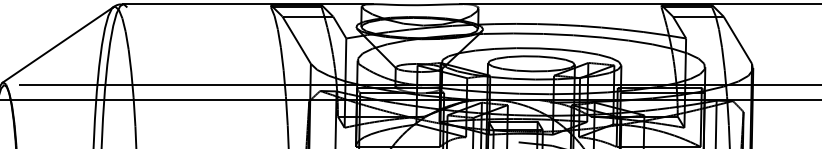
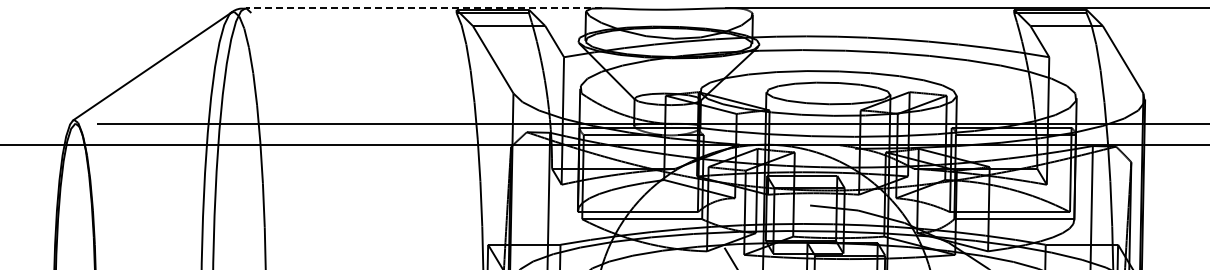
line: (247, 4) -> (423, 8), solid -> dashed

